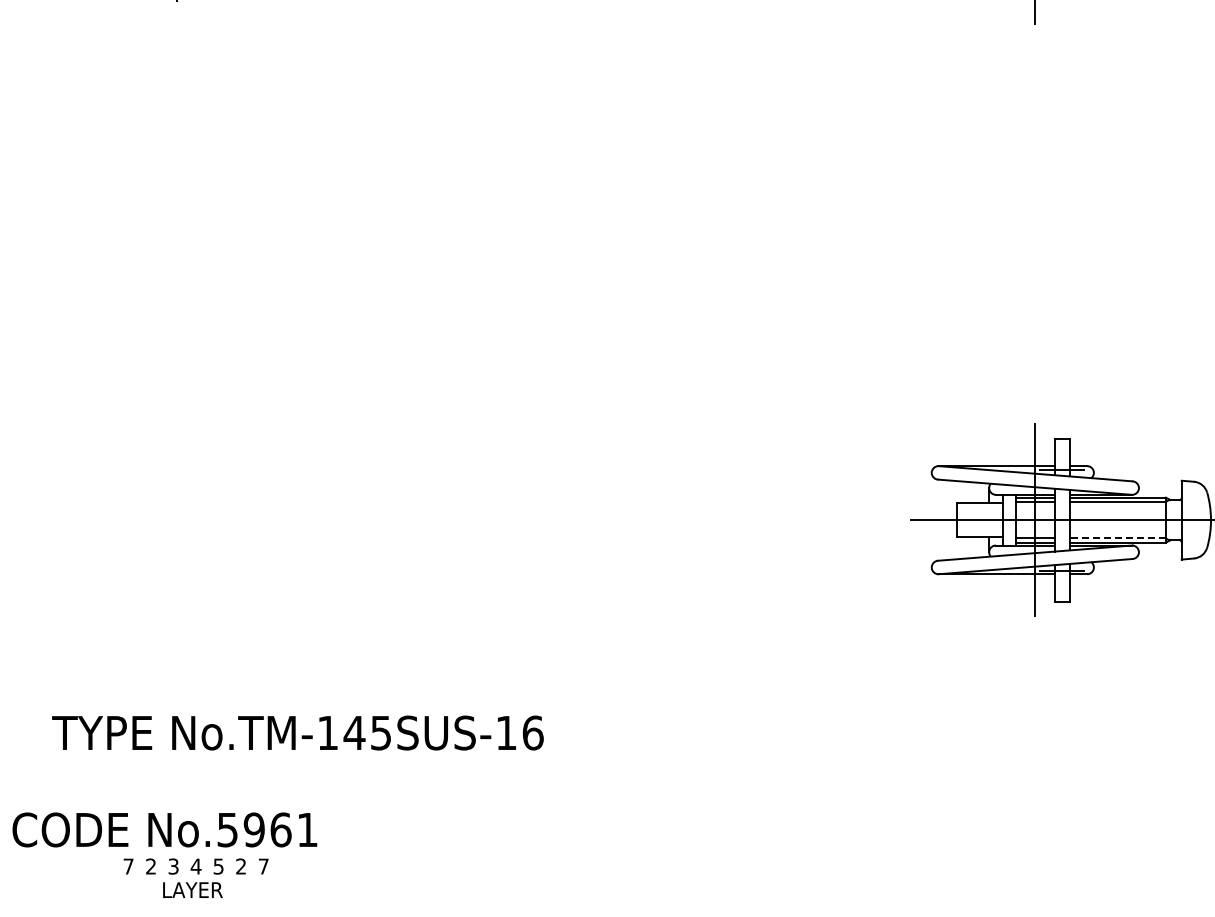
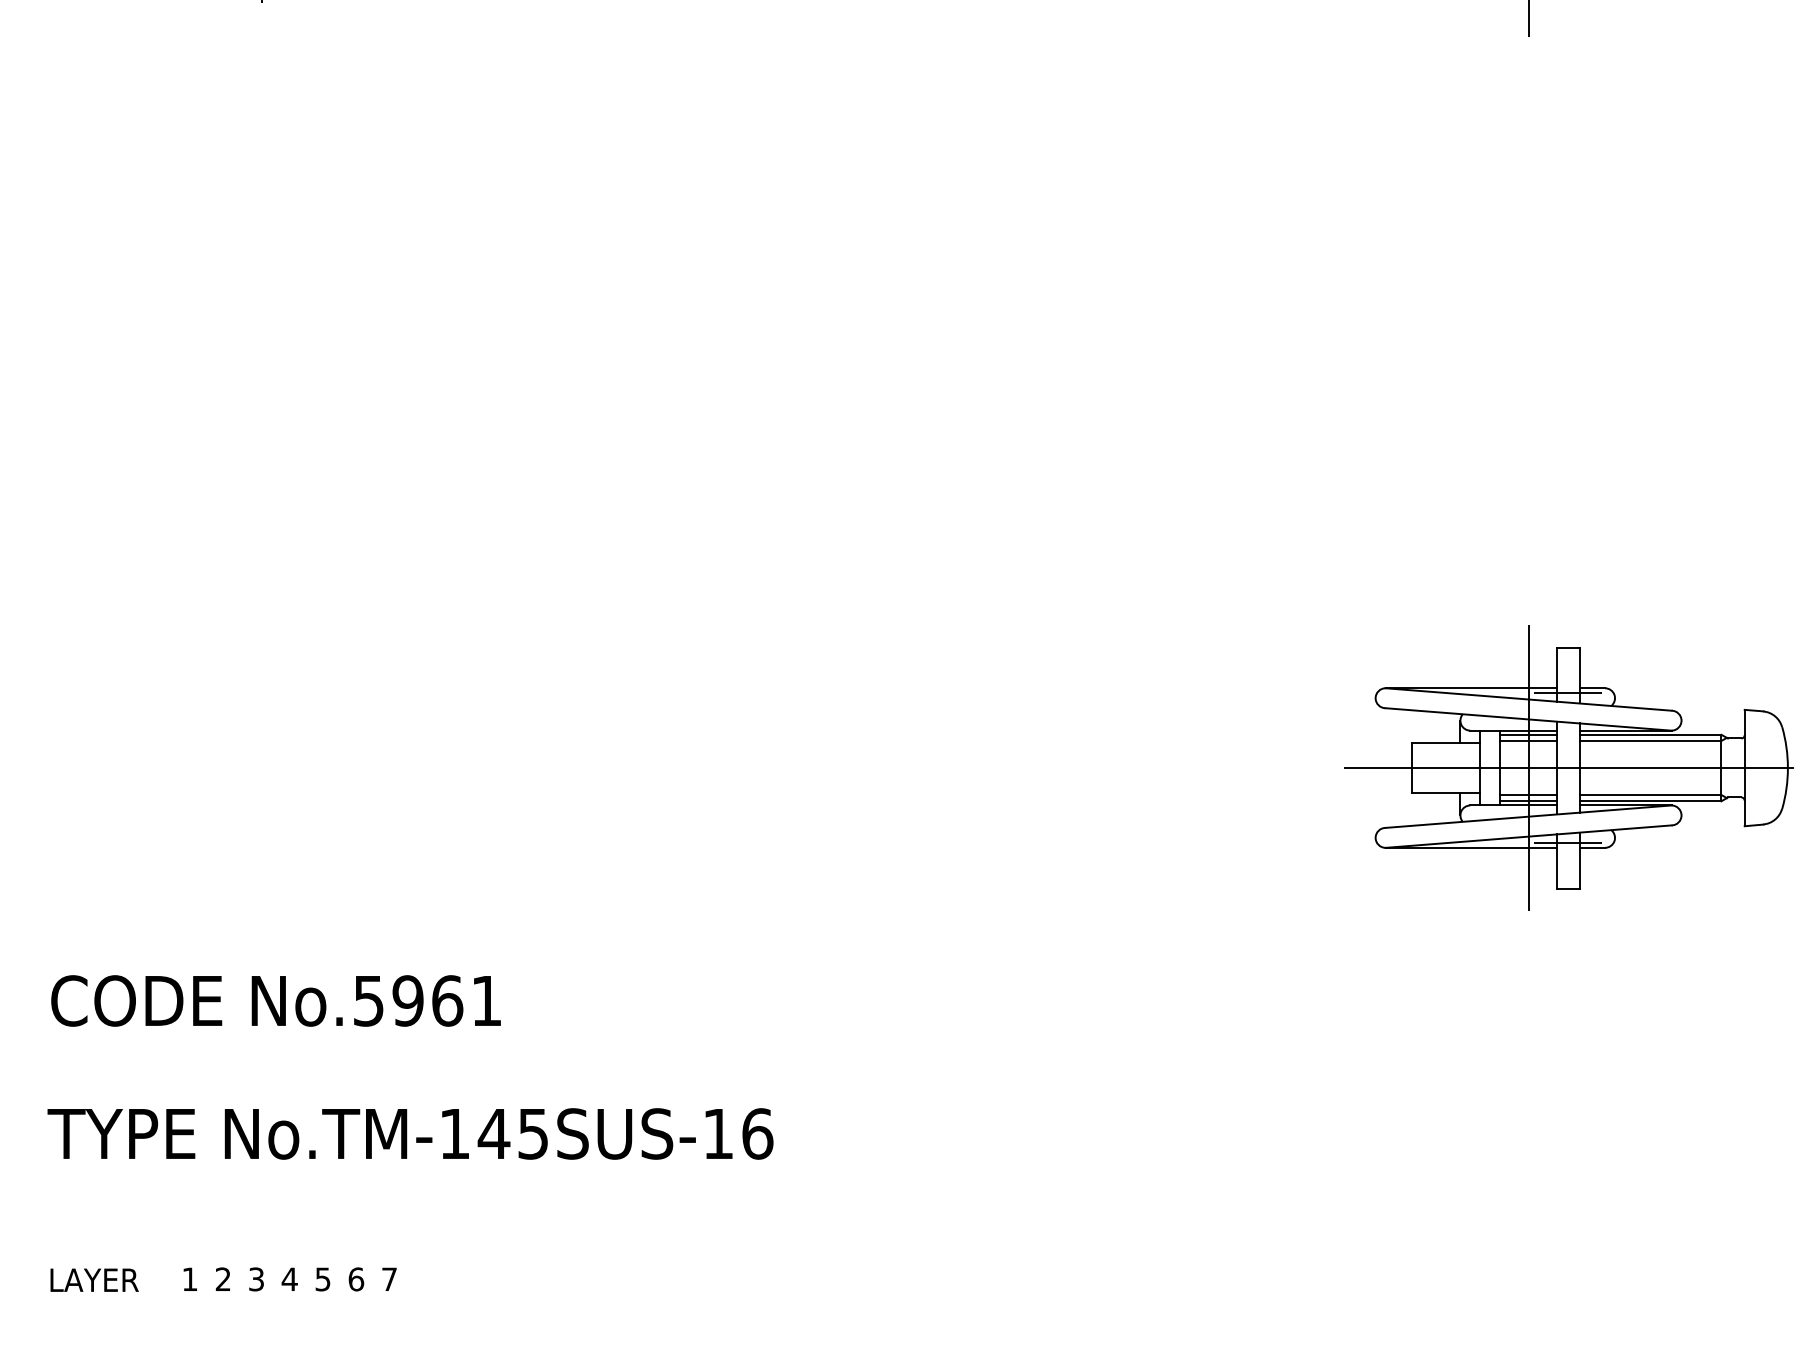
line: (1118, 538) -> (1651, 795), dashed -> solid
text: (297, 732) -> (409, 1133), moved
text: (164, 829) -> (275, 1000), moved
text: (128, 866) -> (189, 1279), 7 -> 1
text: (241, 866) -> (356, 1279), 2 -> 6
text: (192, 889) -> (93, 1279), moved

